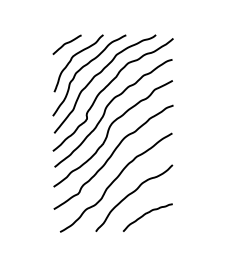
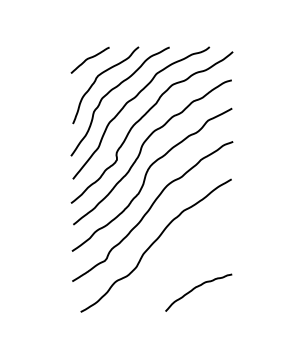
curve: (131, 194) -> (176, 261), removed

